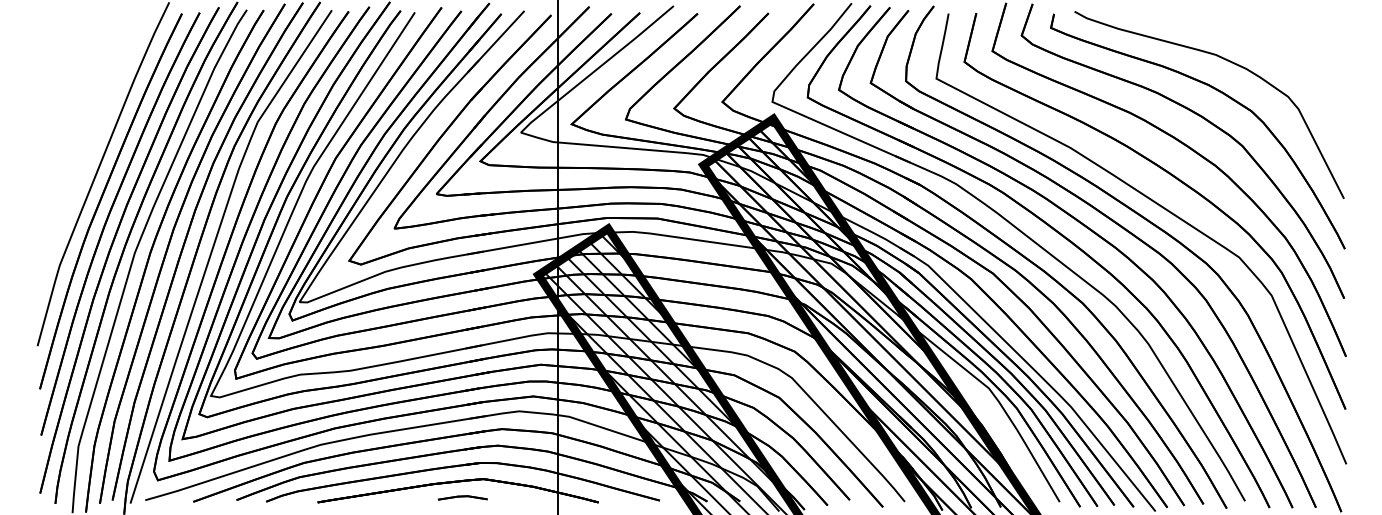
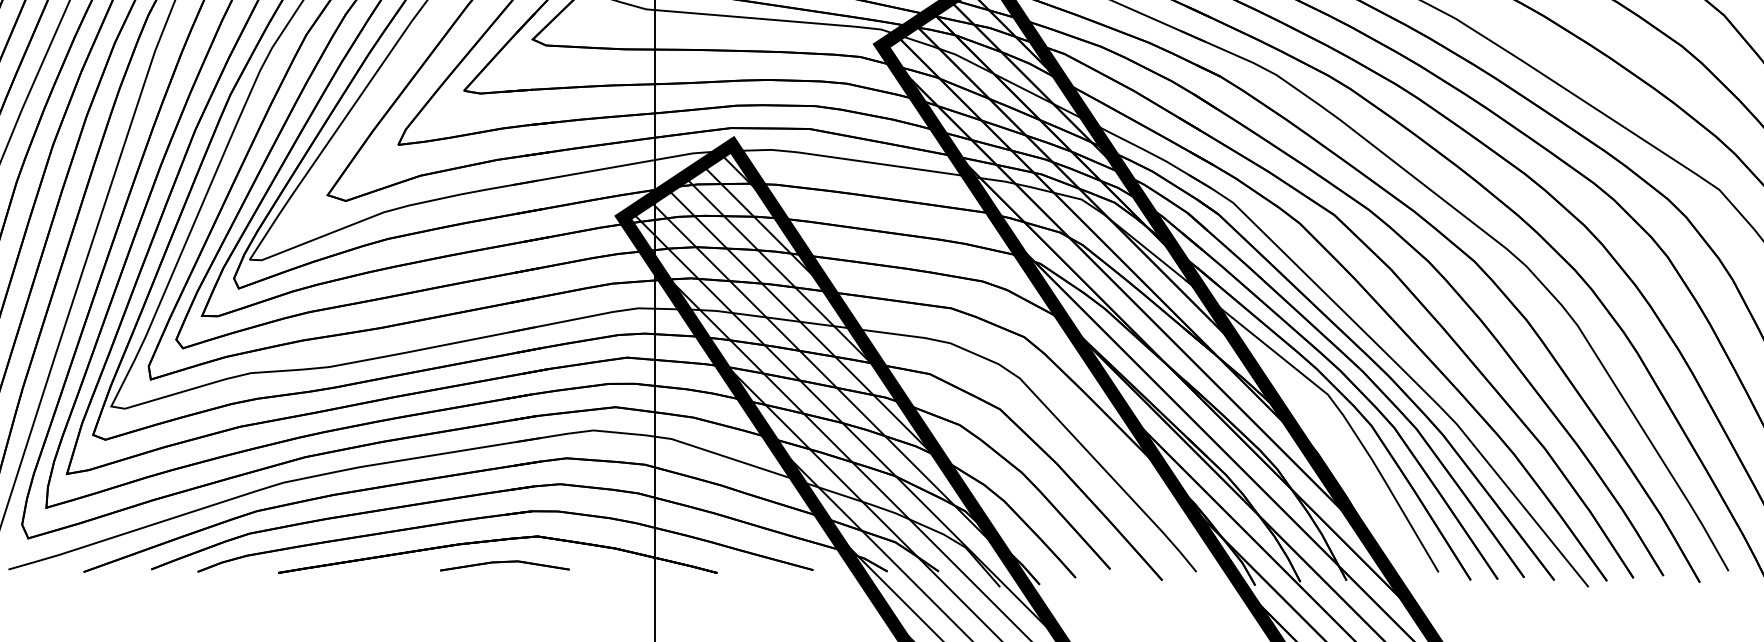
part: (462, 497) -> (504, 565), size x1.67

